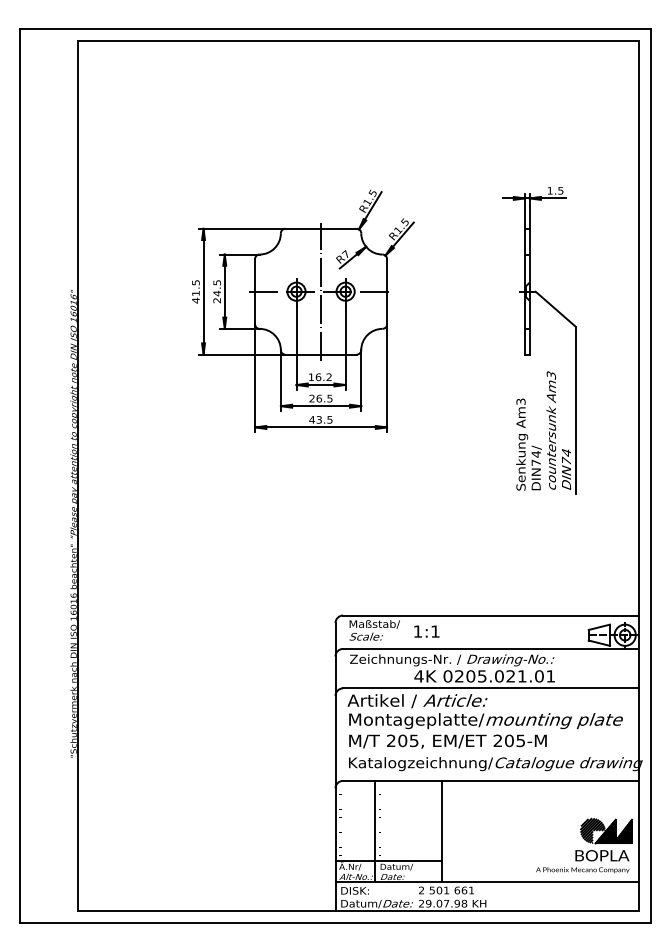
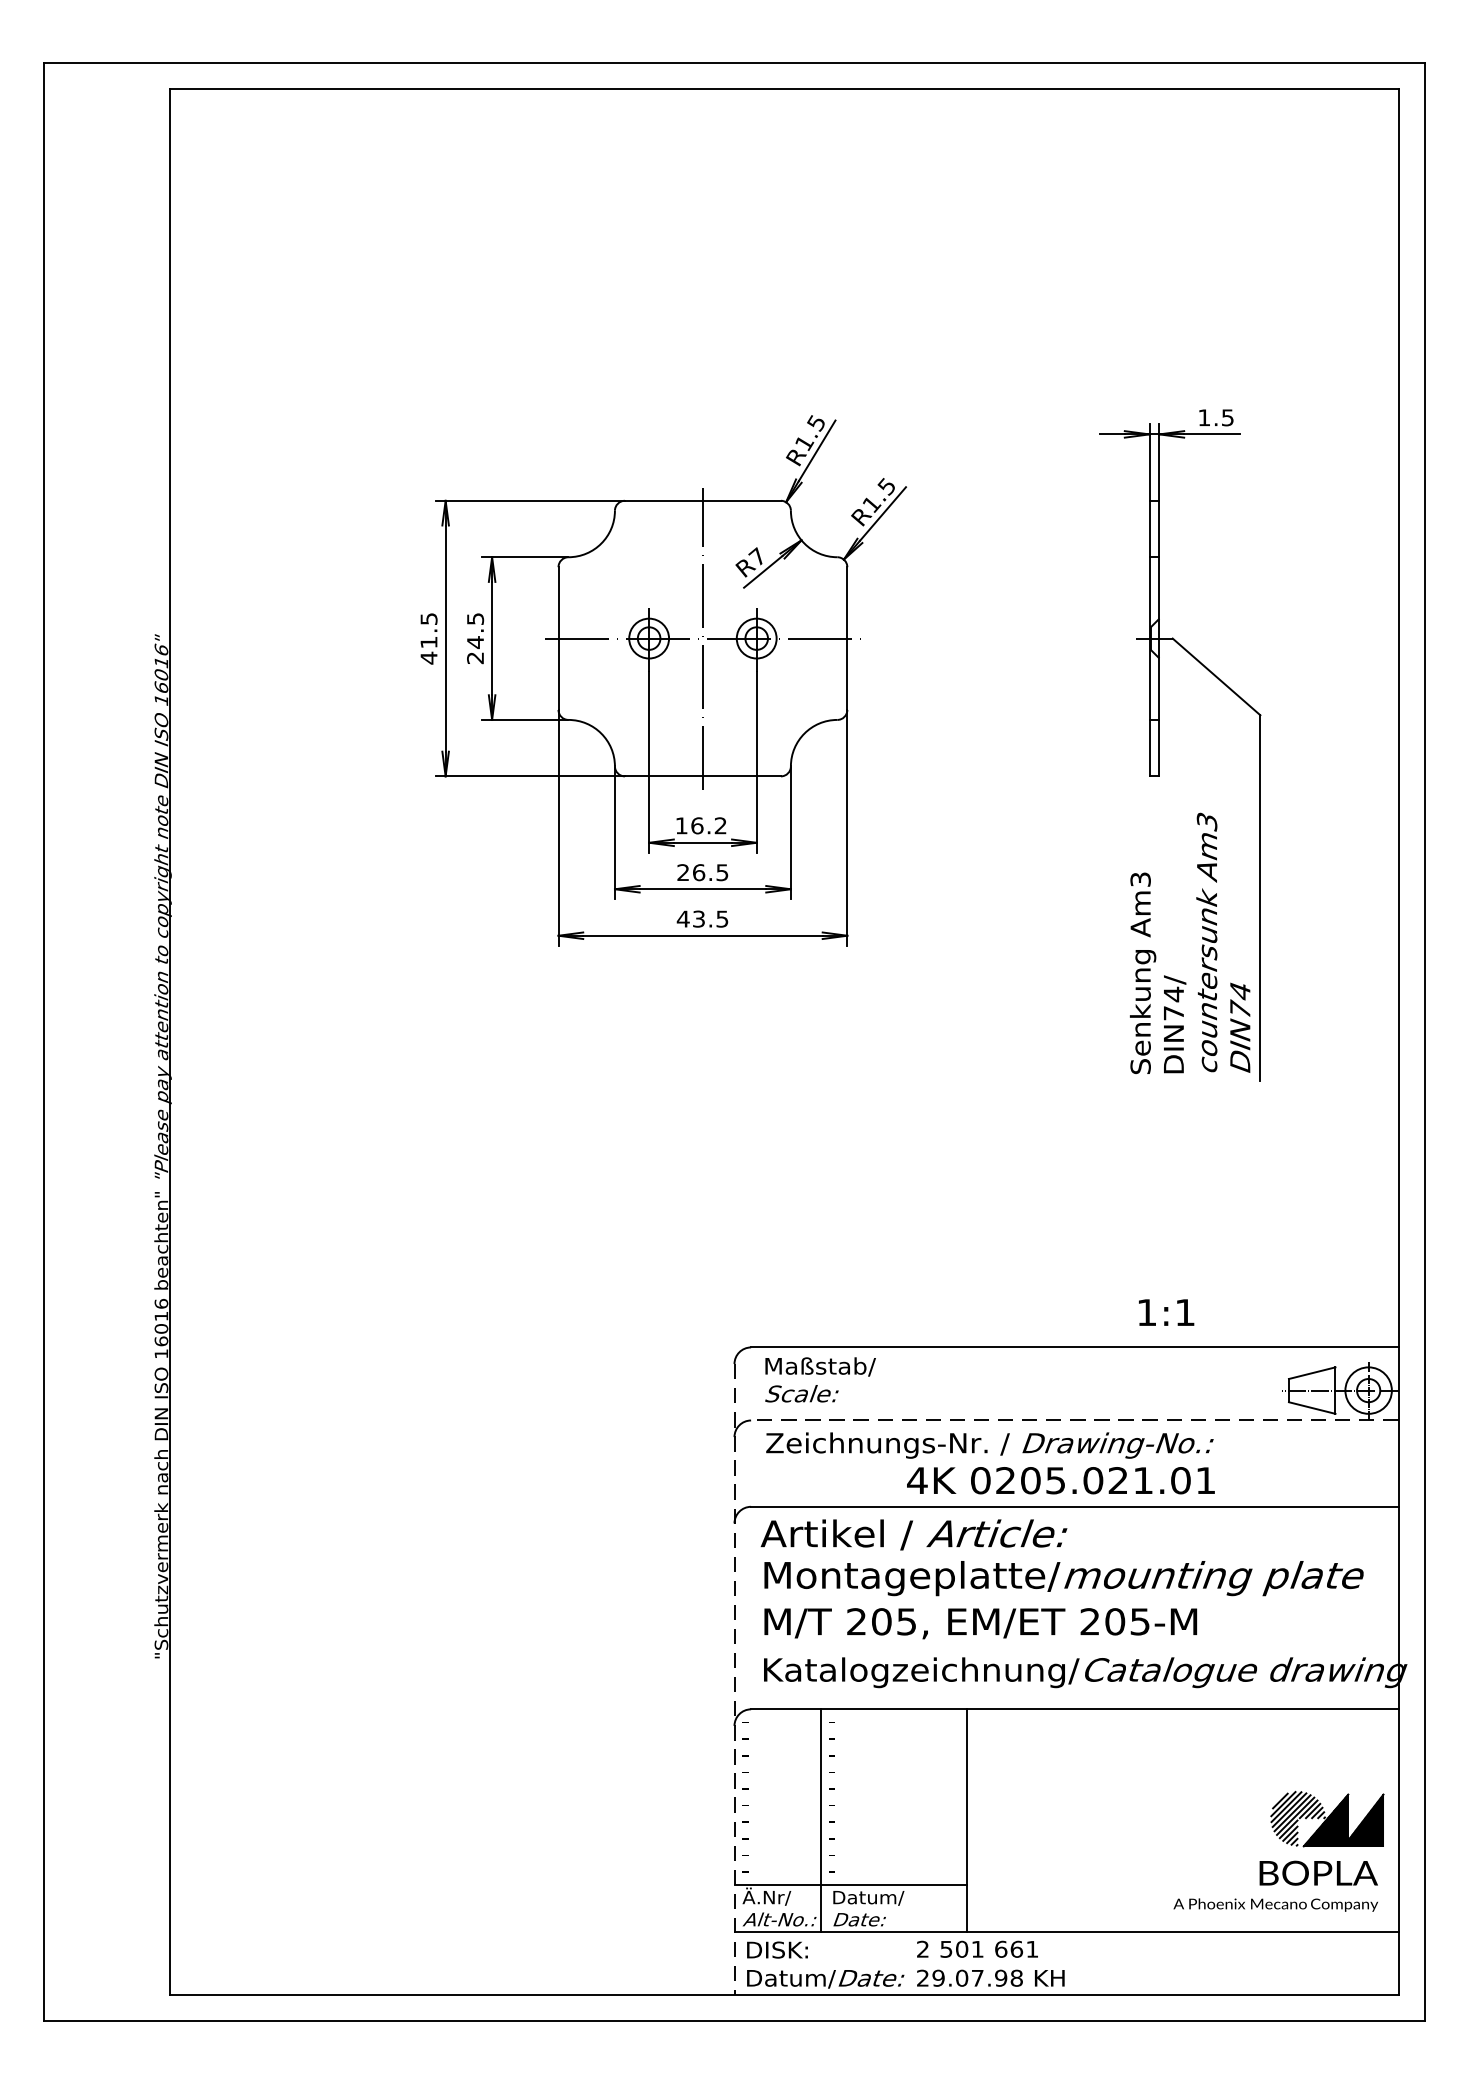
text: (426, 631) -> (1165, 1312), moved
line: (490, 648) -> (1073, 1419), solid -> dashed
line: (335, 767) -> (734, 1680), solid -> dashed

